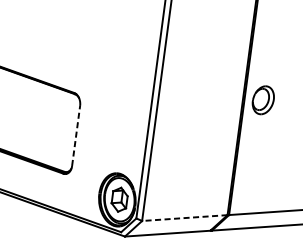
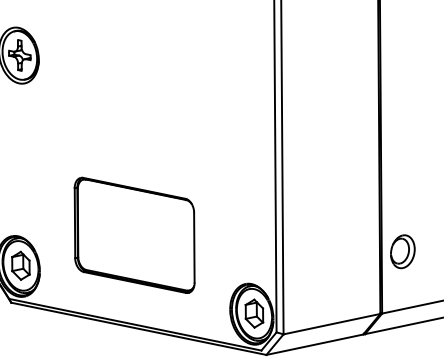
part: (263, 100) -> (402, 251), moved
line: (76, 135) -> (194, 247), dashed -> solid
line: (184, 218) -> (331, 324), dashed -> solid

